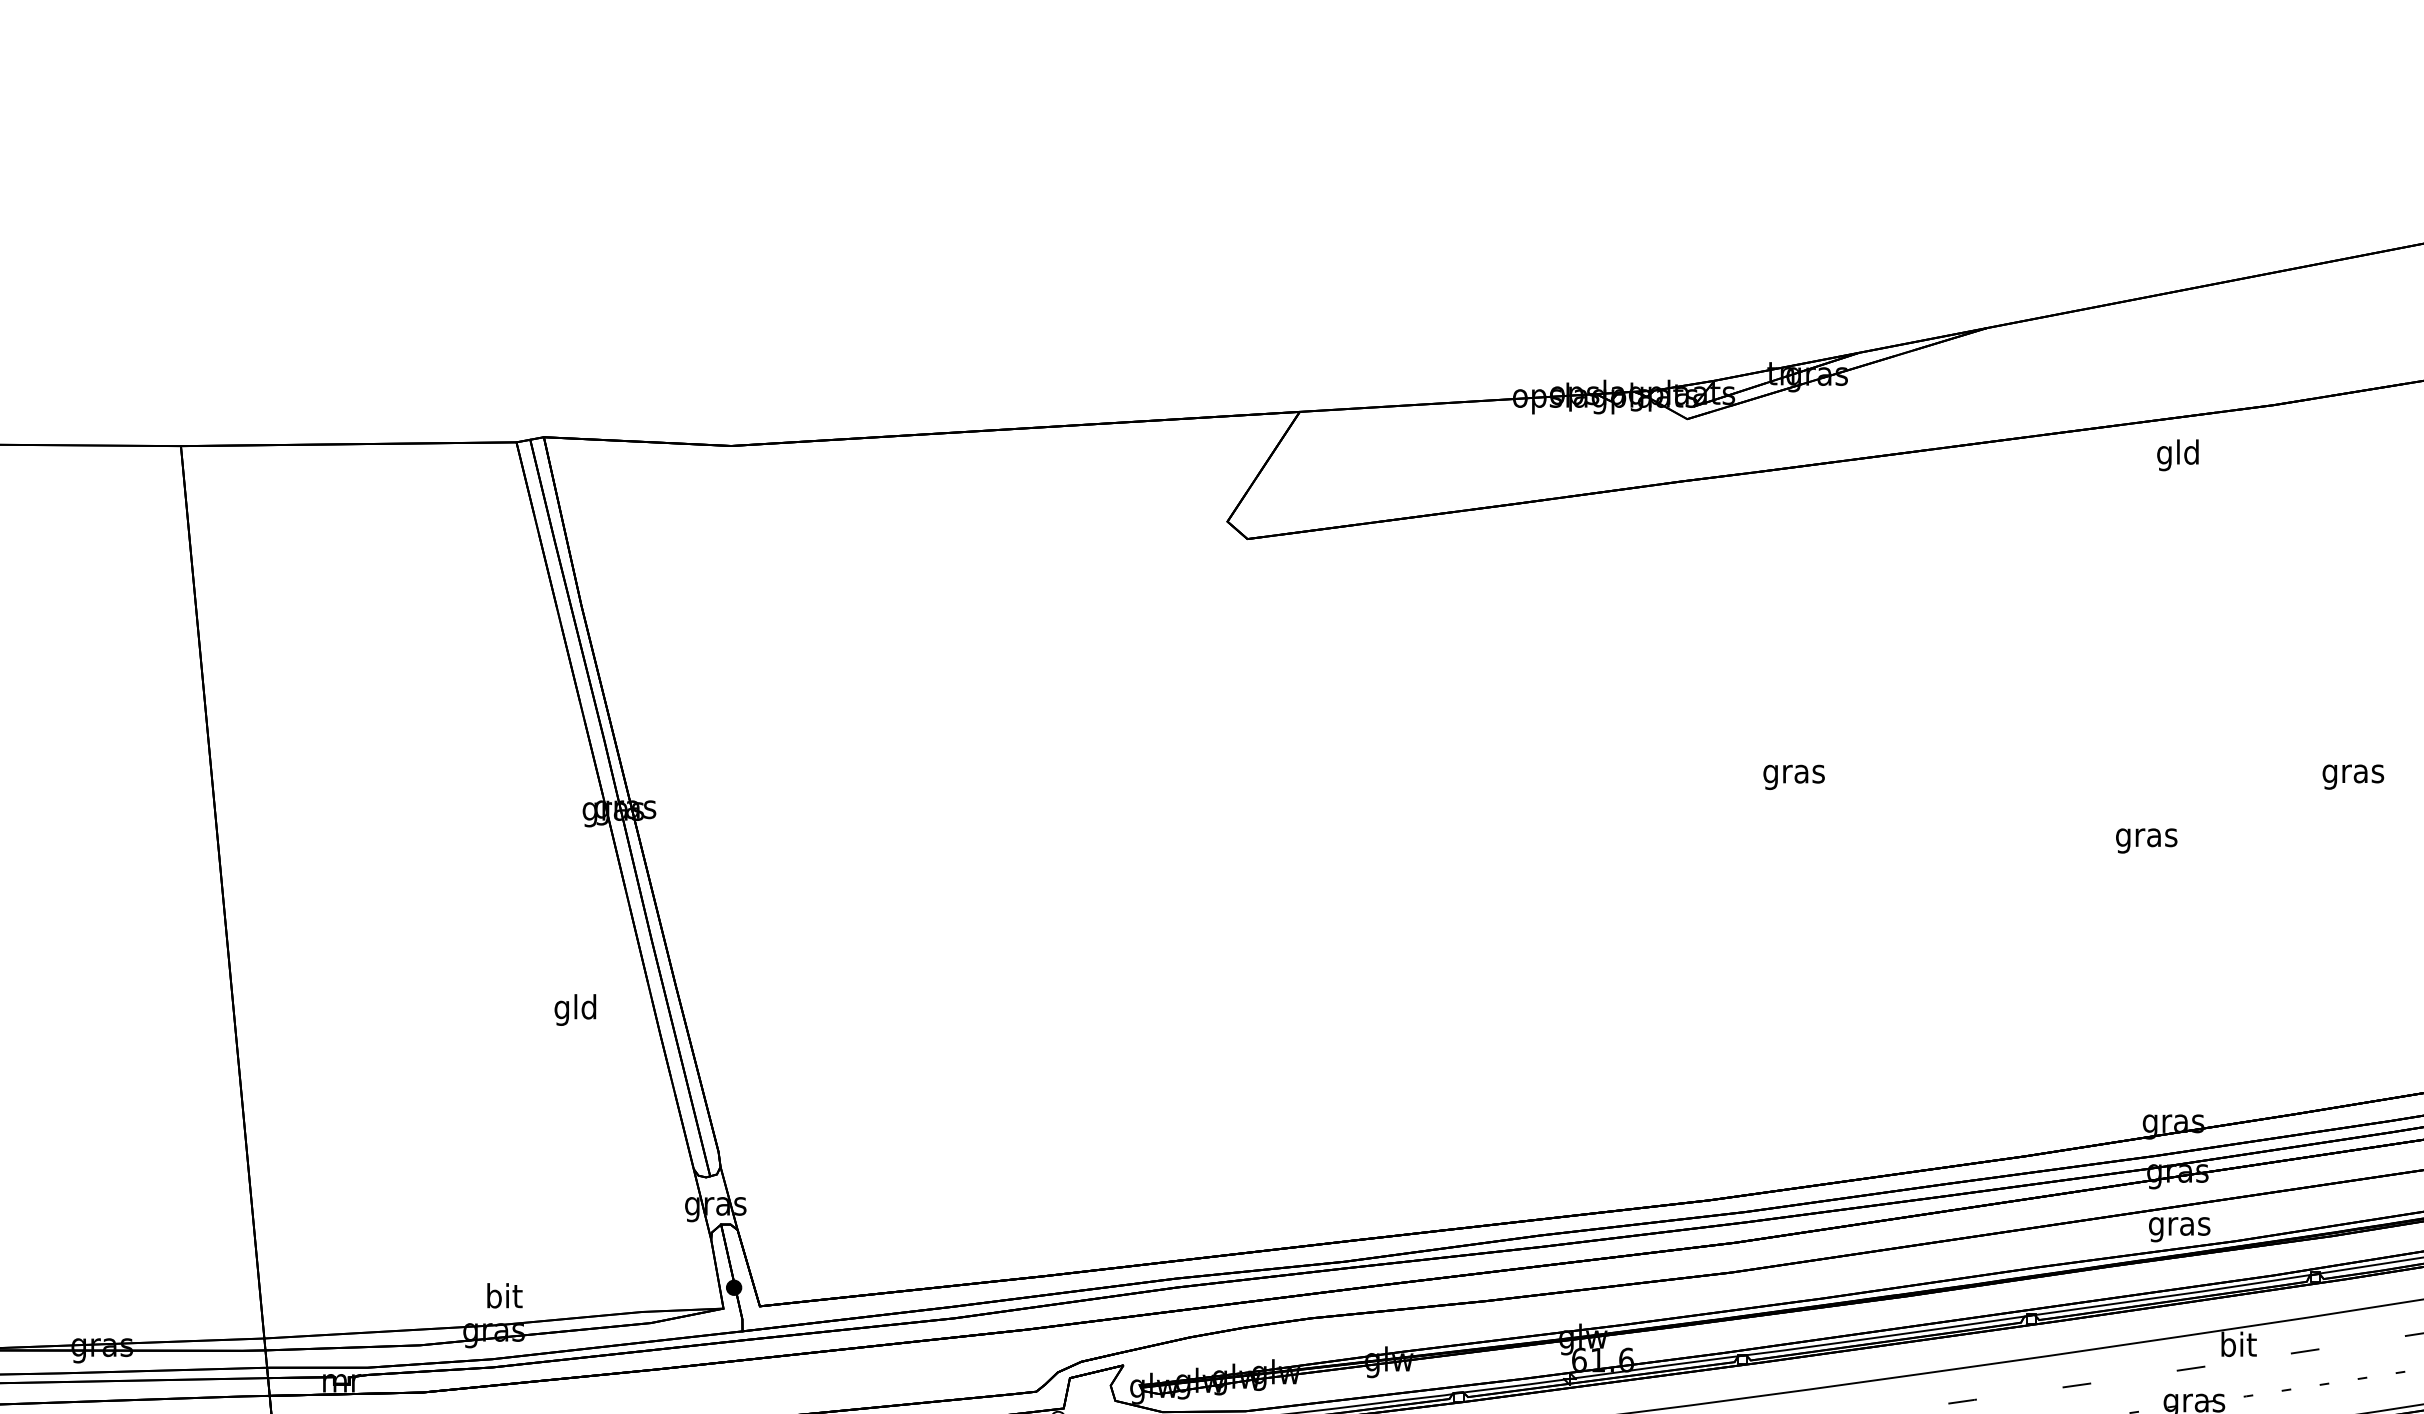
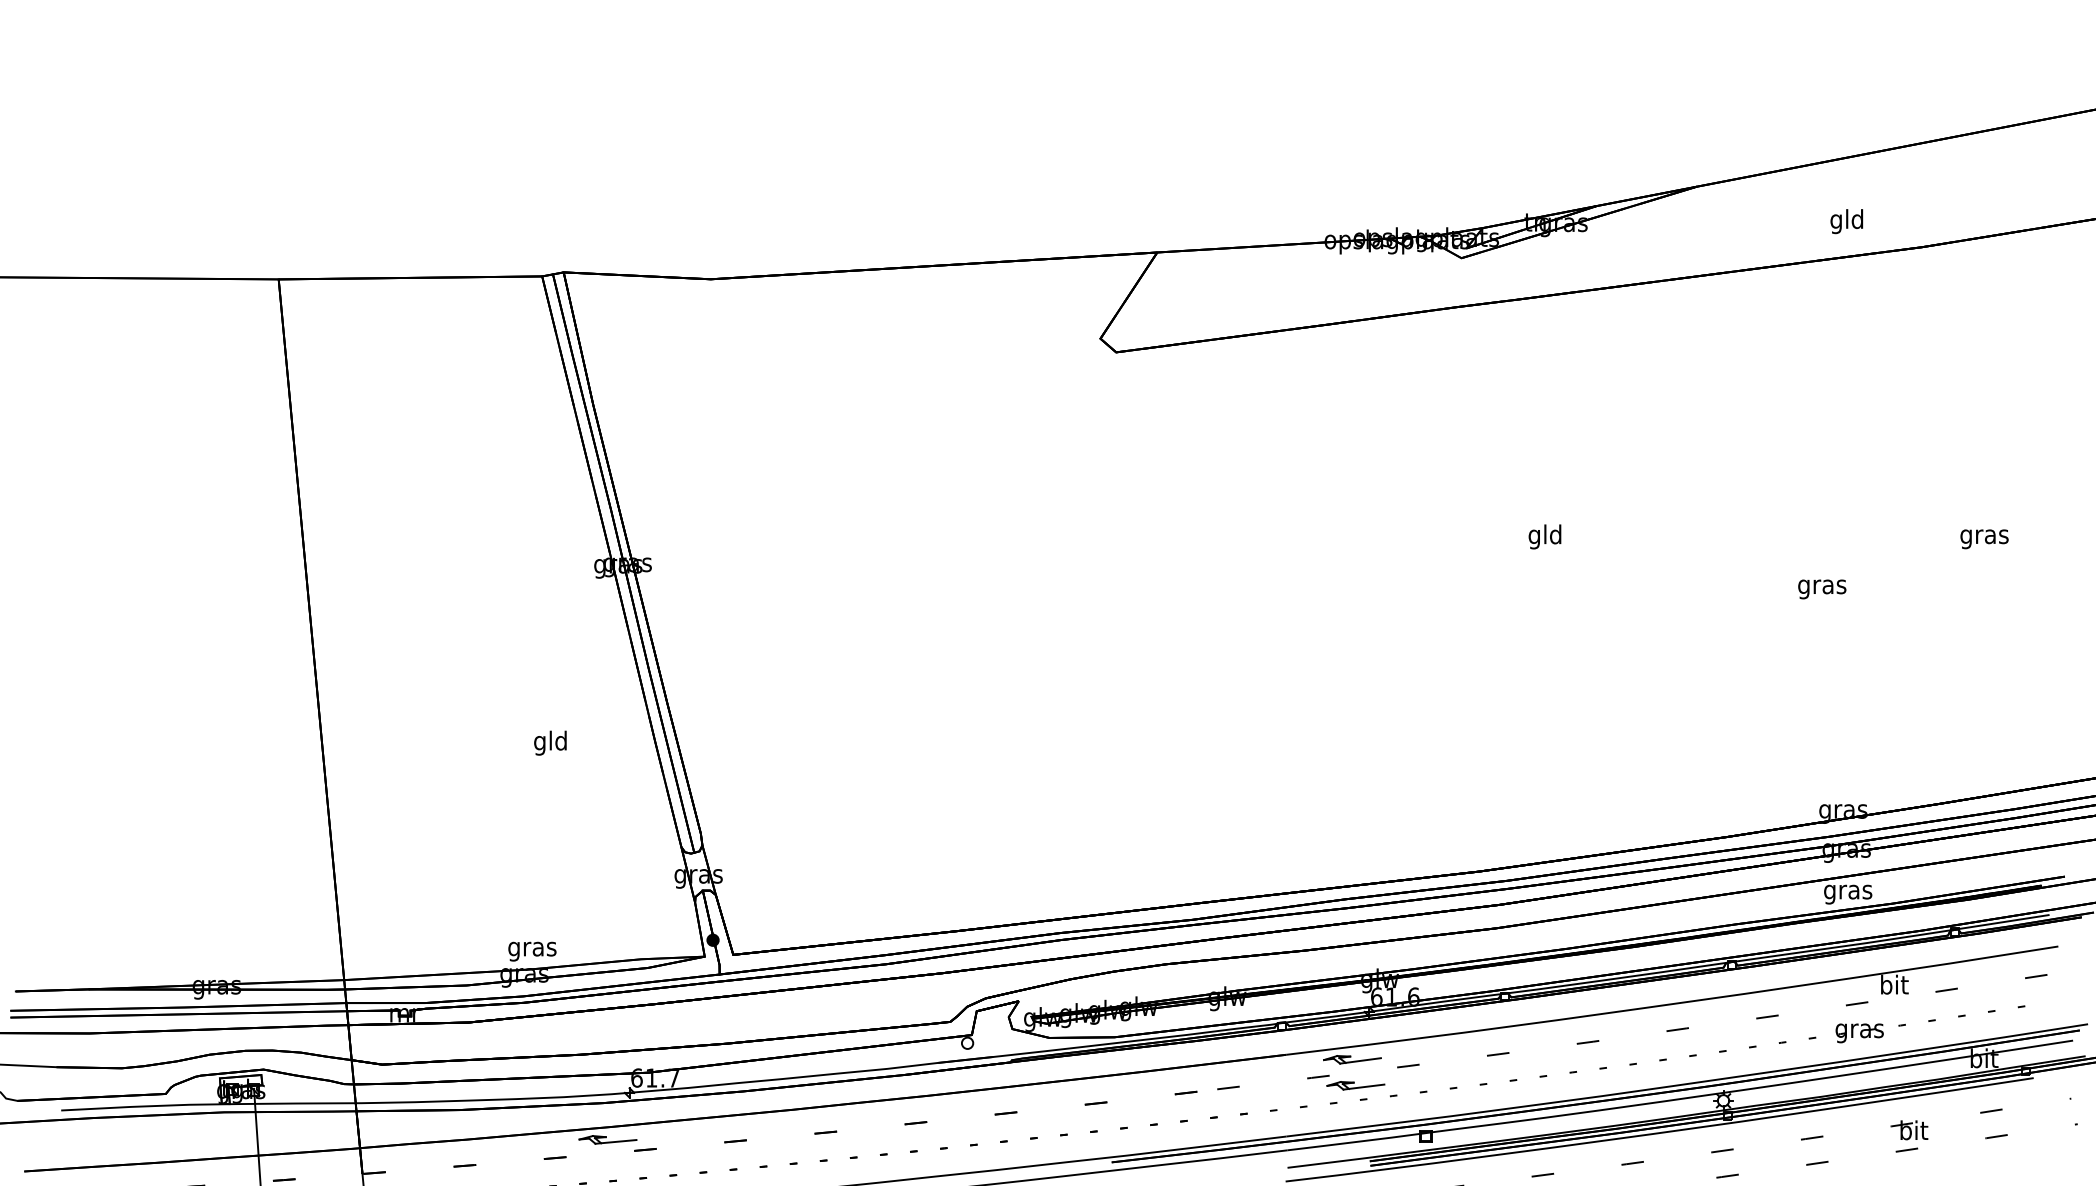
text: (2177, 455) -> (1846, 221), moved
text: (1794, 773) -> (1545, 536), gras -> gld
text: (575, 1009) -> (550, 742), moved
text: (504, 1298) -> (532, 948), bit -> gras

